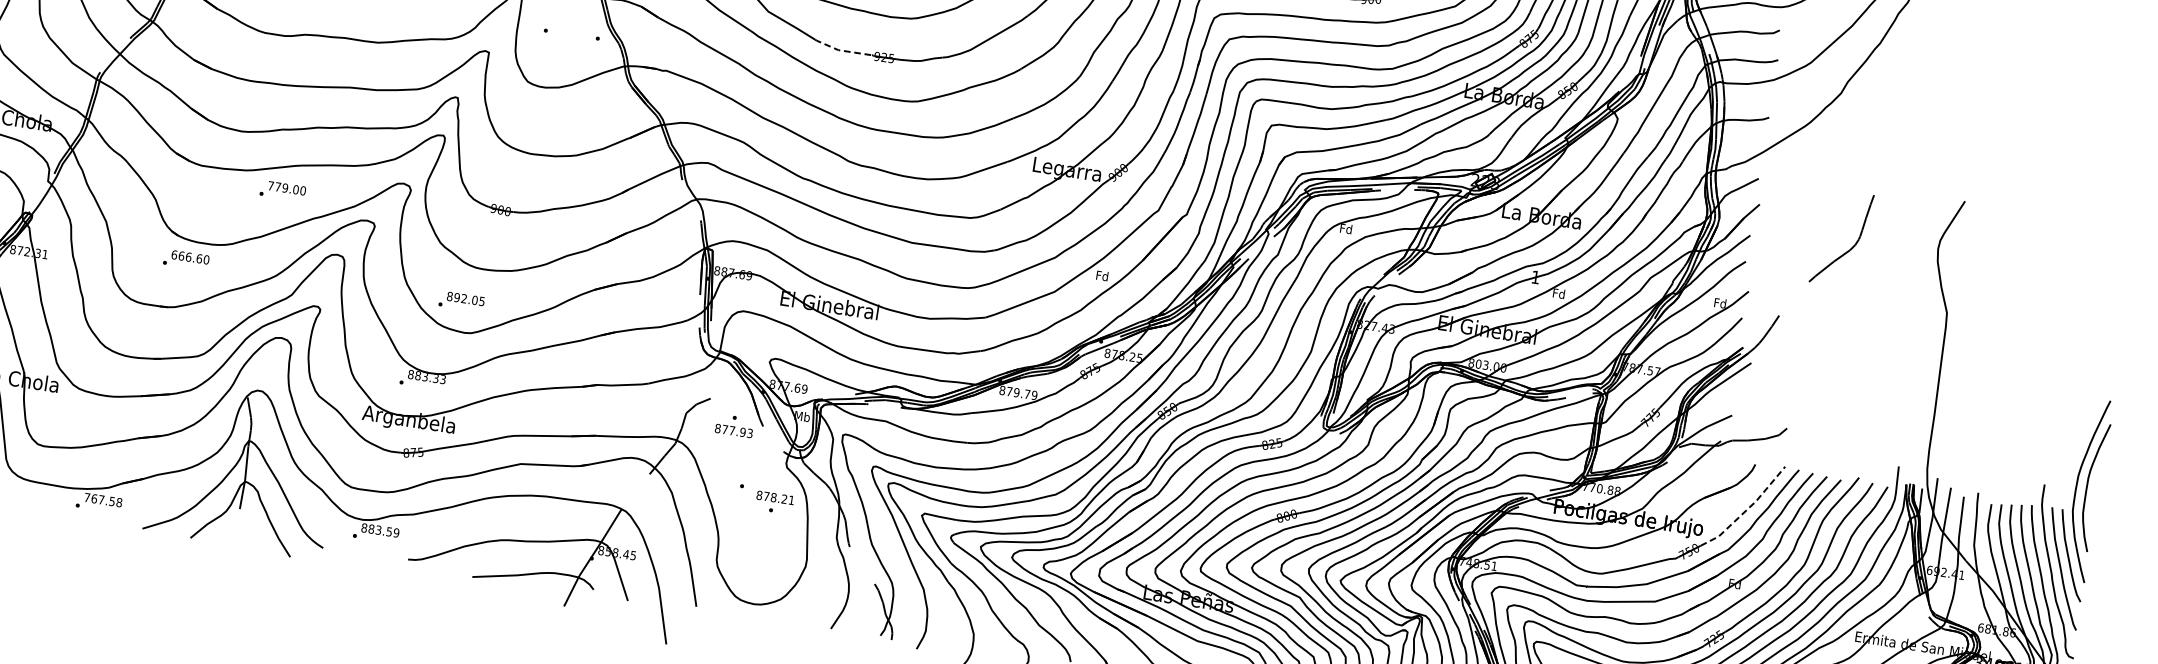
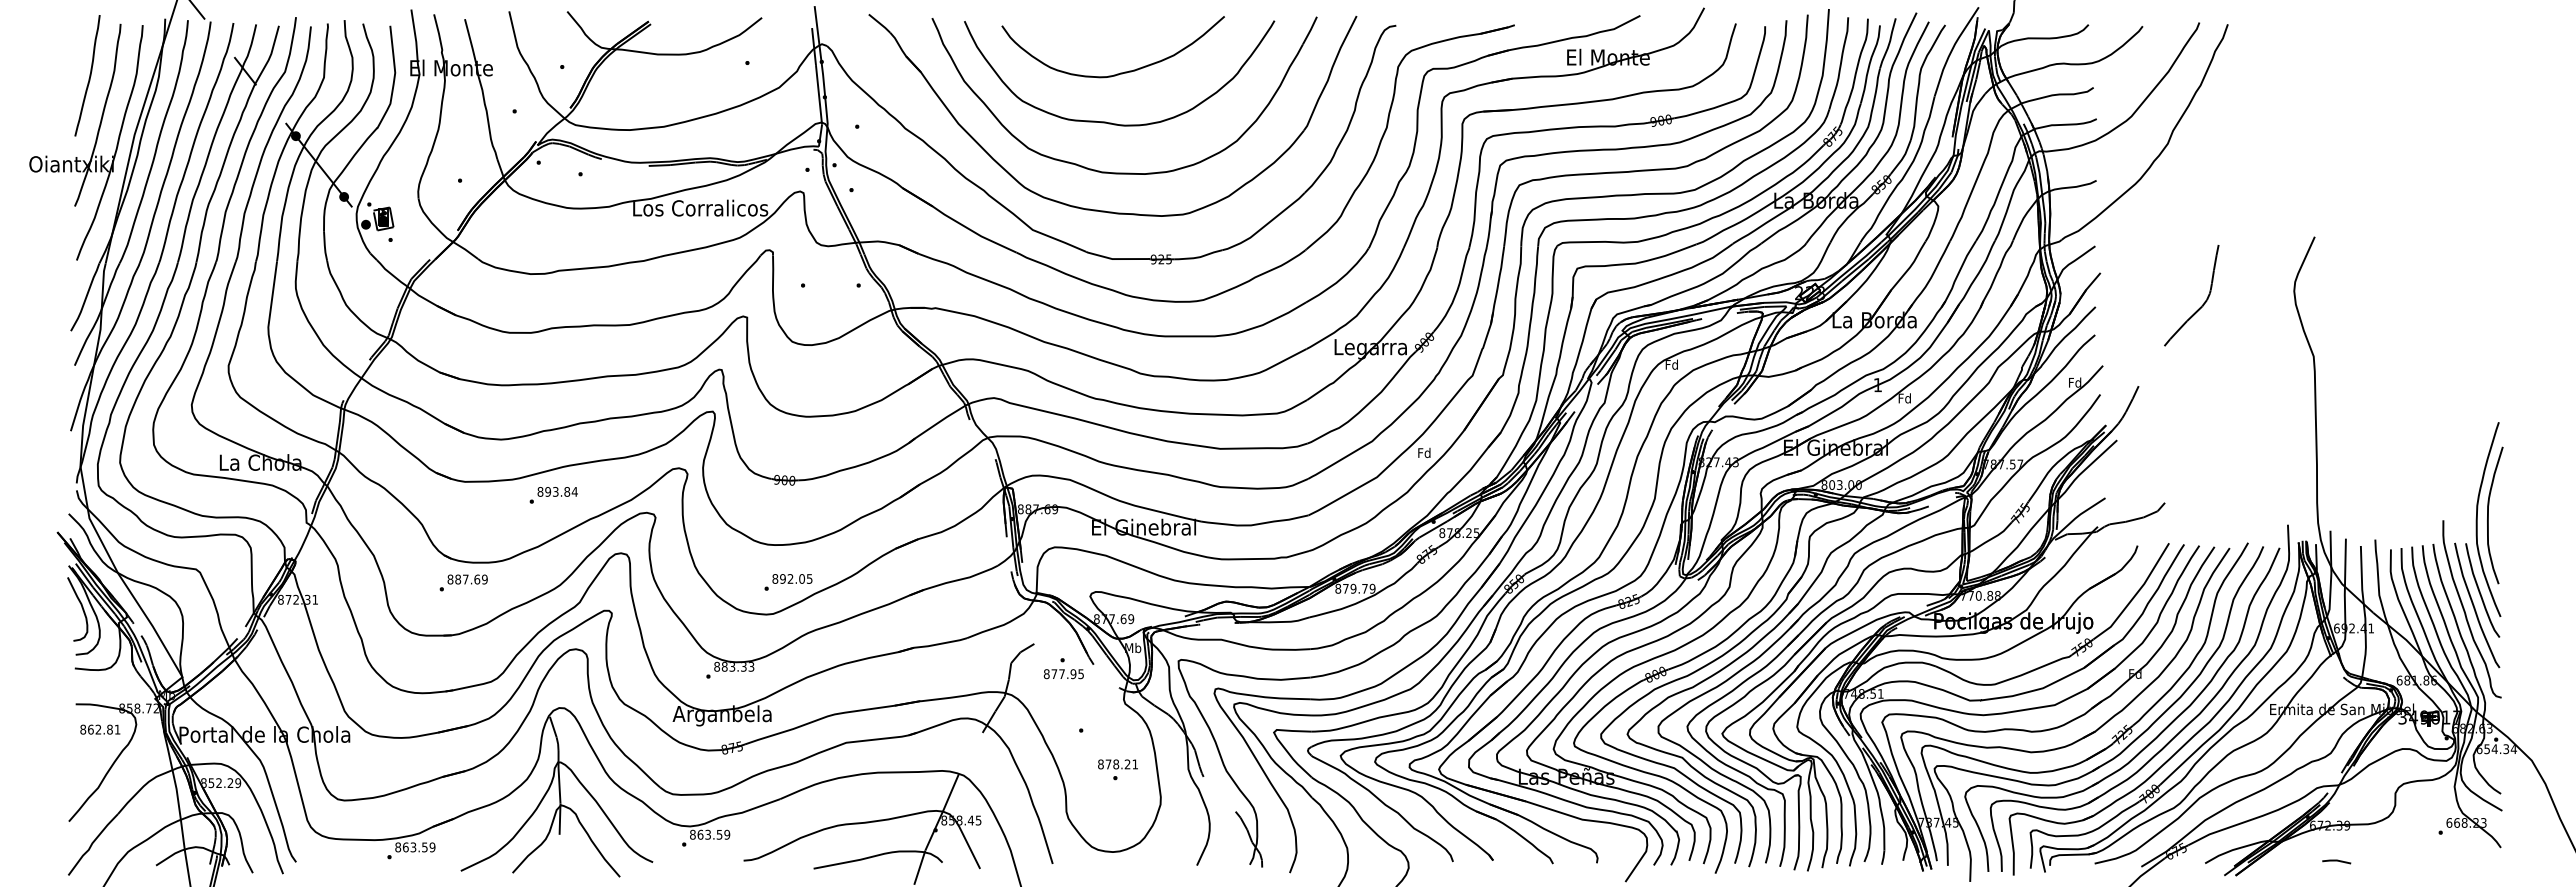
line: (841, 51) -> (1115, 259), dashed -> solid
text: (286, 188) -> (557, 491), 779.00 -> 893.84
text: (190, 257) -> (467, 579), 666.60 -> 887.69
text: (461, 301) -> (788, 582), moved
text: (749, 432) -> (1080, 673), 877.93 -> 877.95
text: (103, 500) -> (415, 847), 767.58 -> 863.59
text: (774, 502) -> (1117, 769), moved
line: (1746, 509) -> (2135, 594), dashed -> solid
text: (371, 528) -> (700, 834), 883.59 -> 863.59

